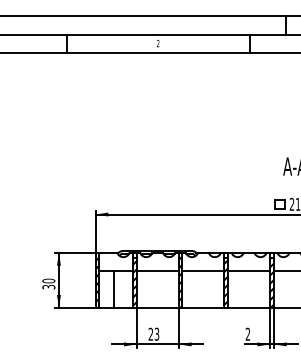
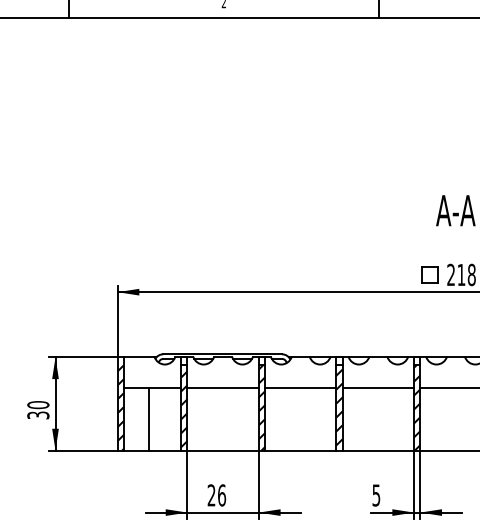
text: (156, 333) -> (221, 494), 23 -> 26
text: (247, 333) -> (375, 494), 2 -> 5

